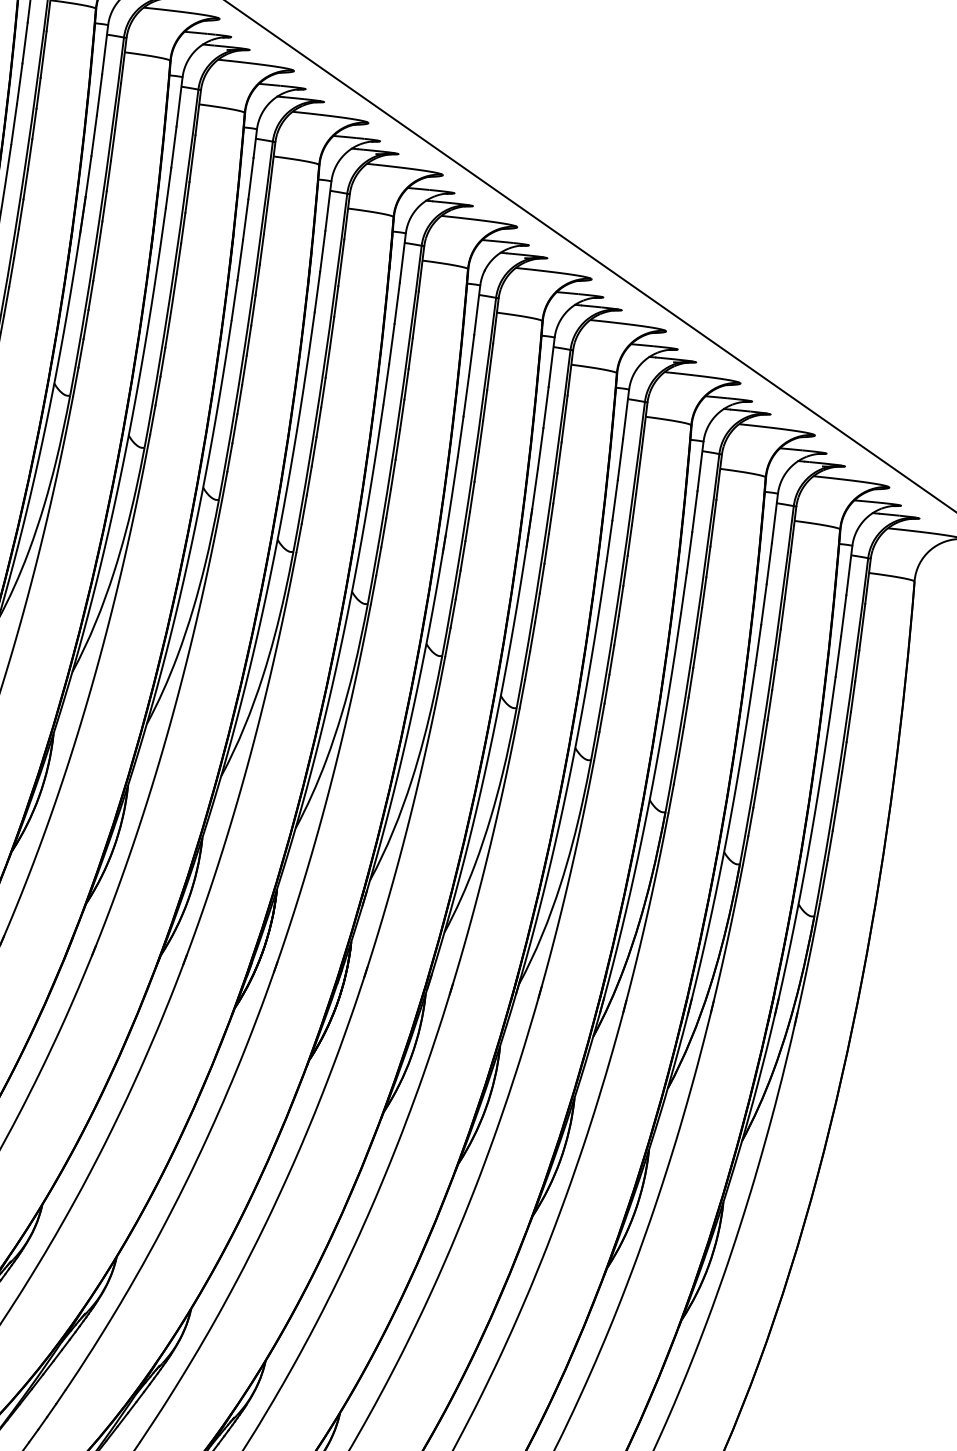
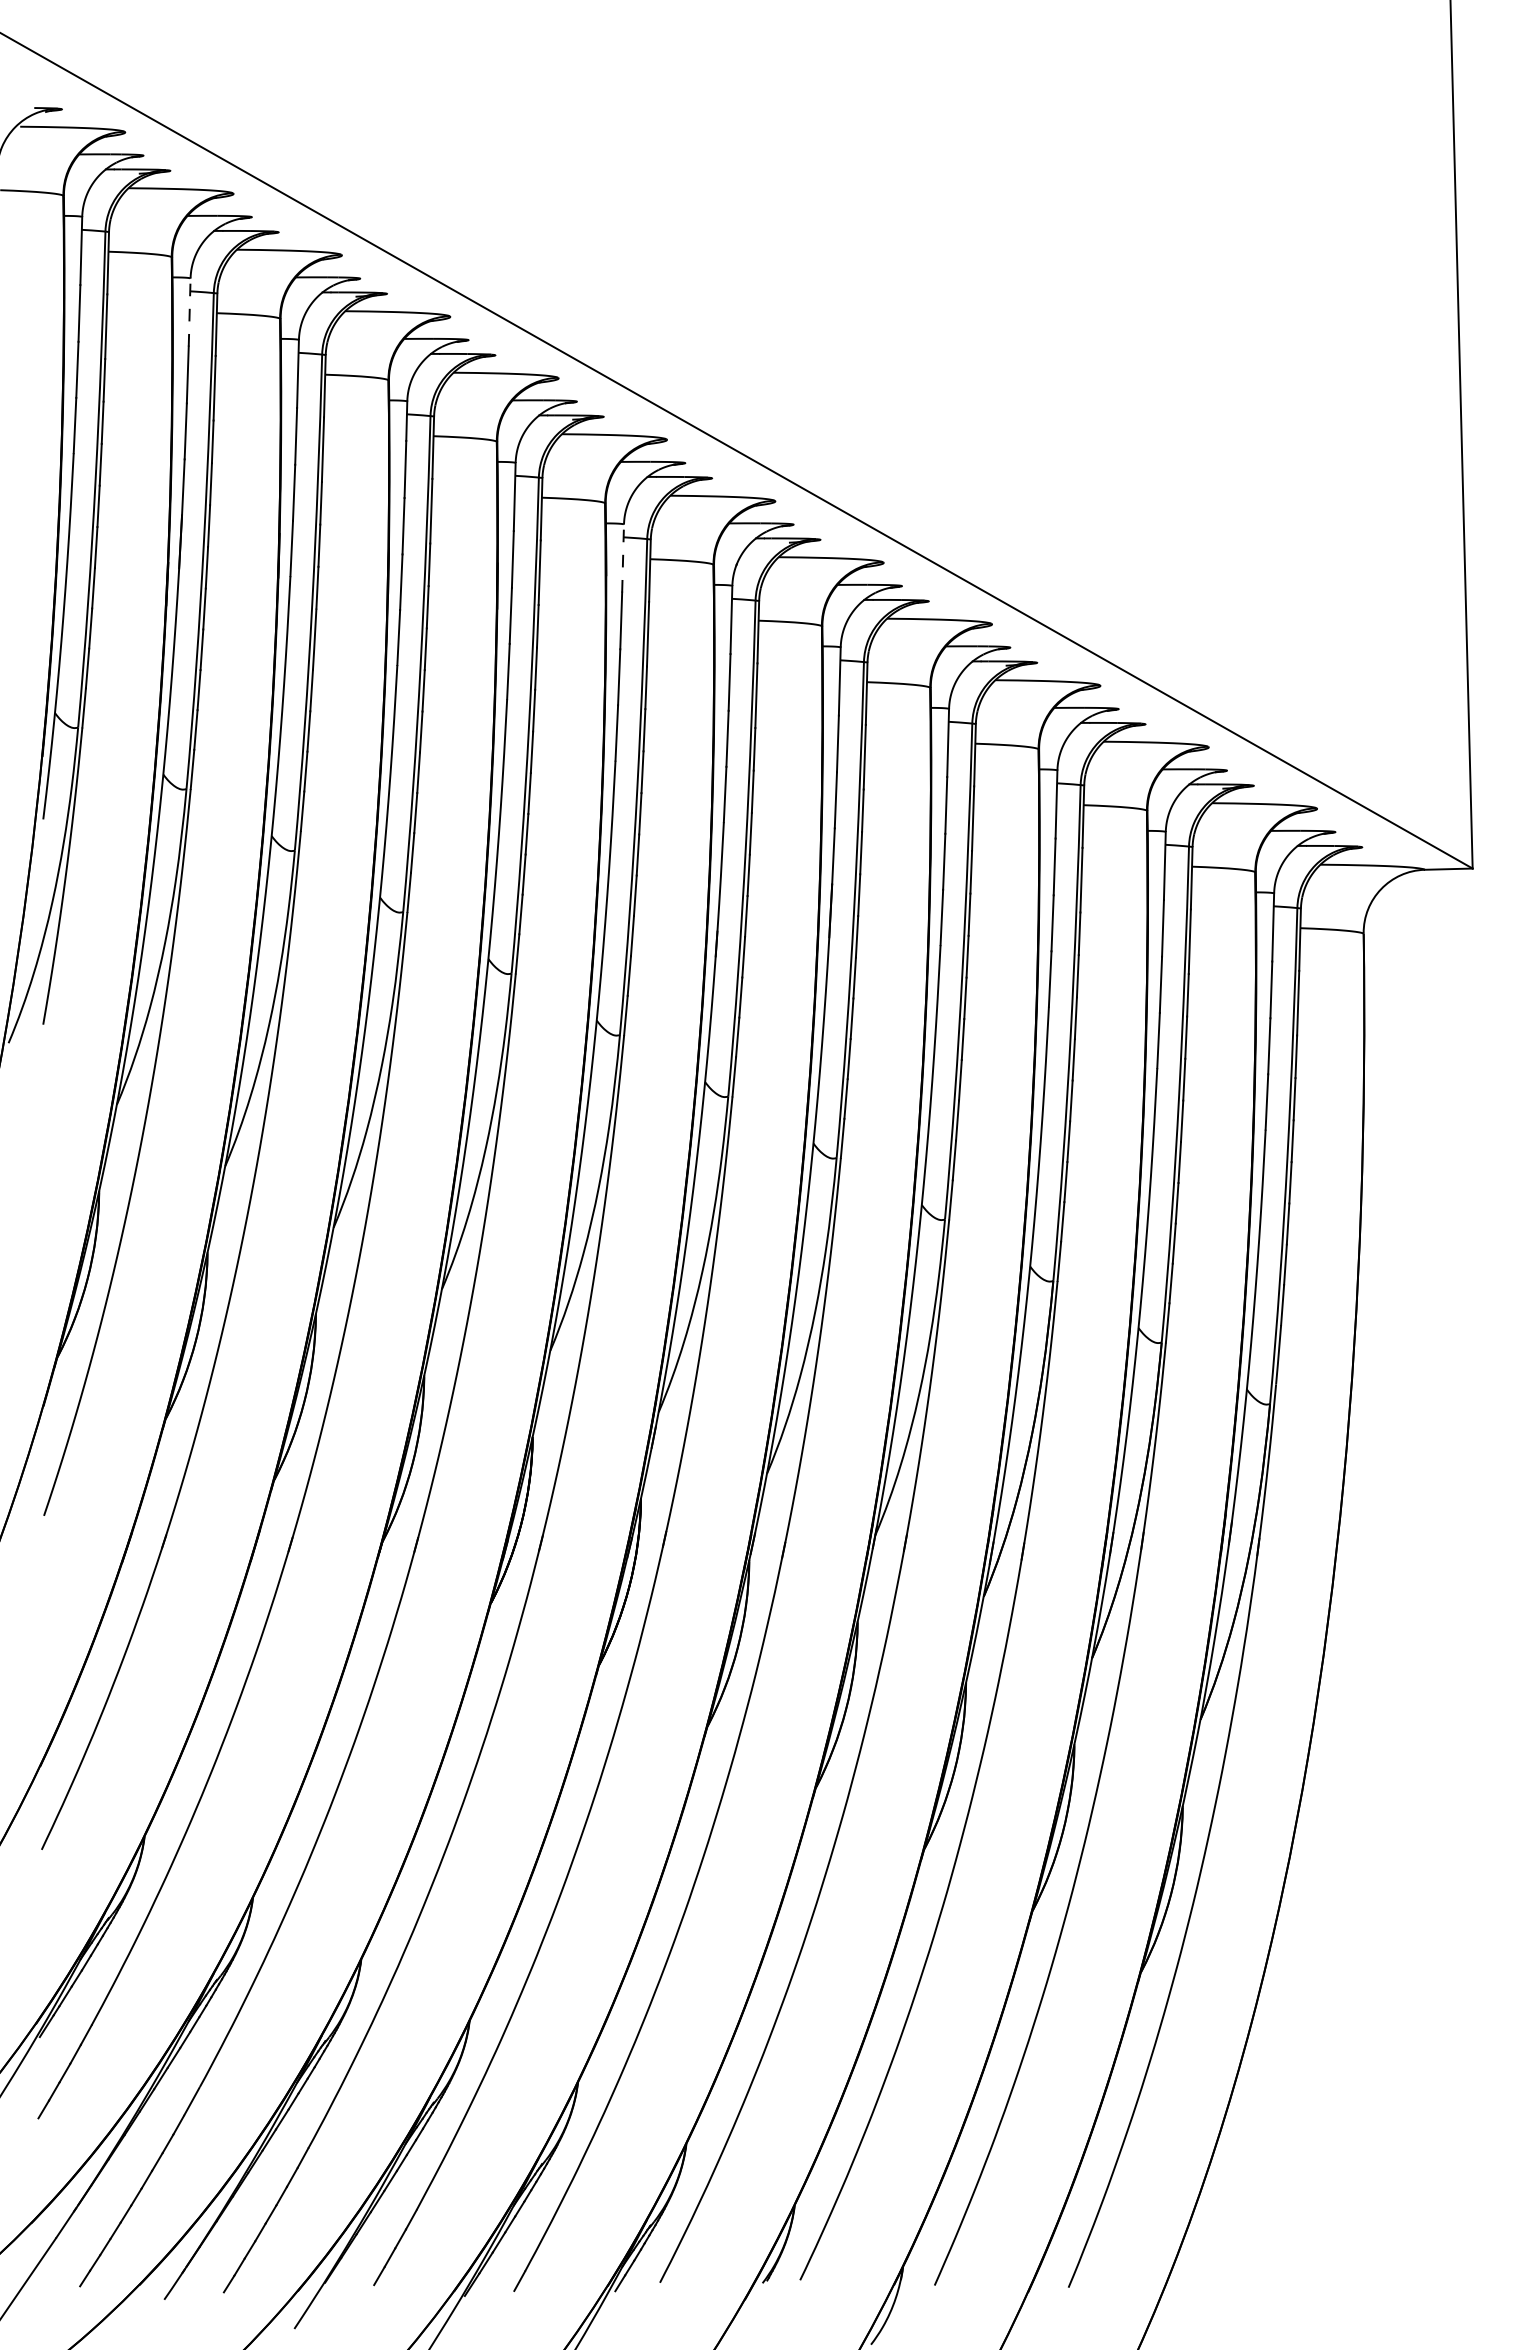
line: (105, 49) -> (189, 312), solid -> dashed
line: (403, 258) -> (623, 558), solid -> dashed

